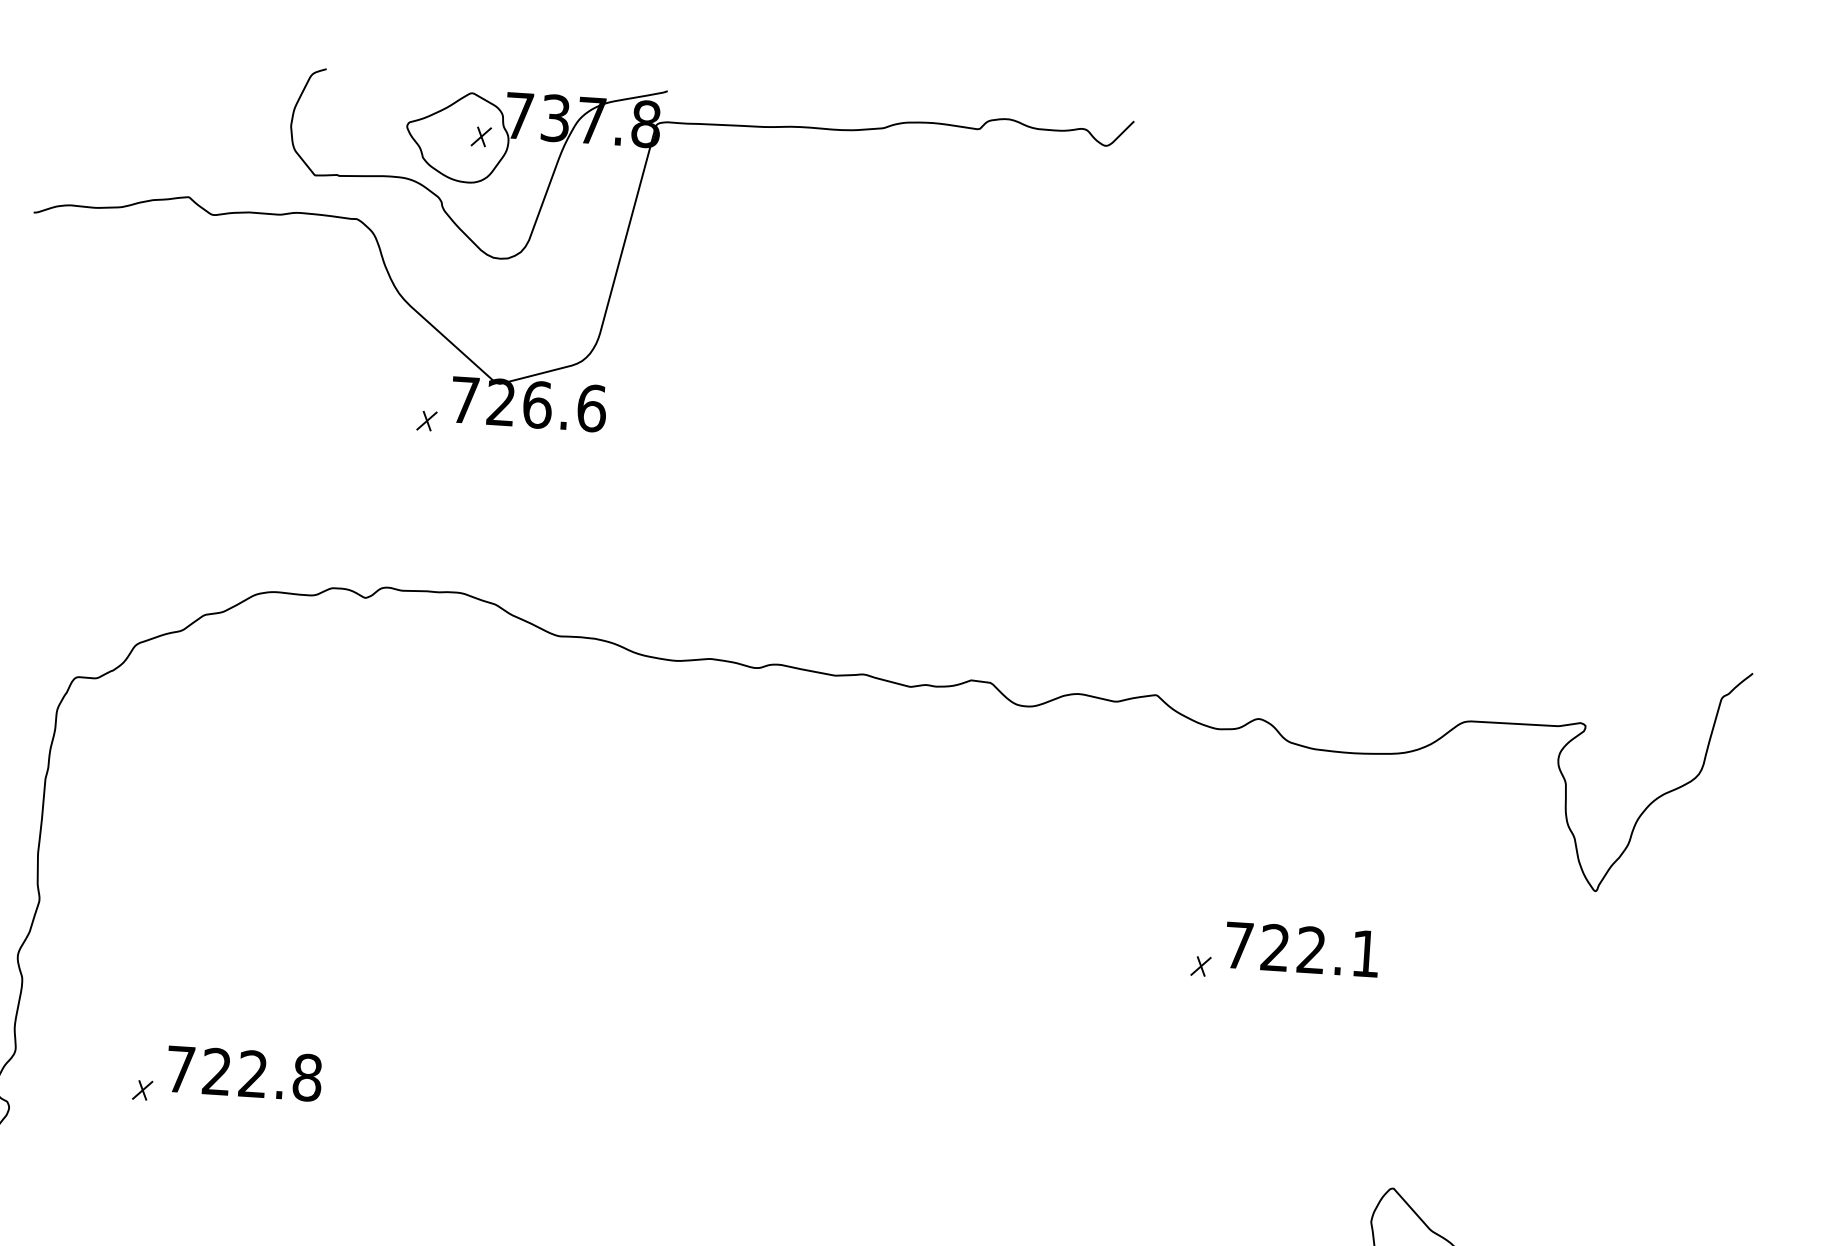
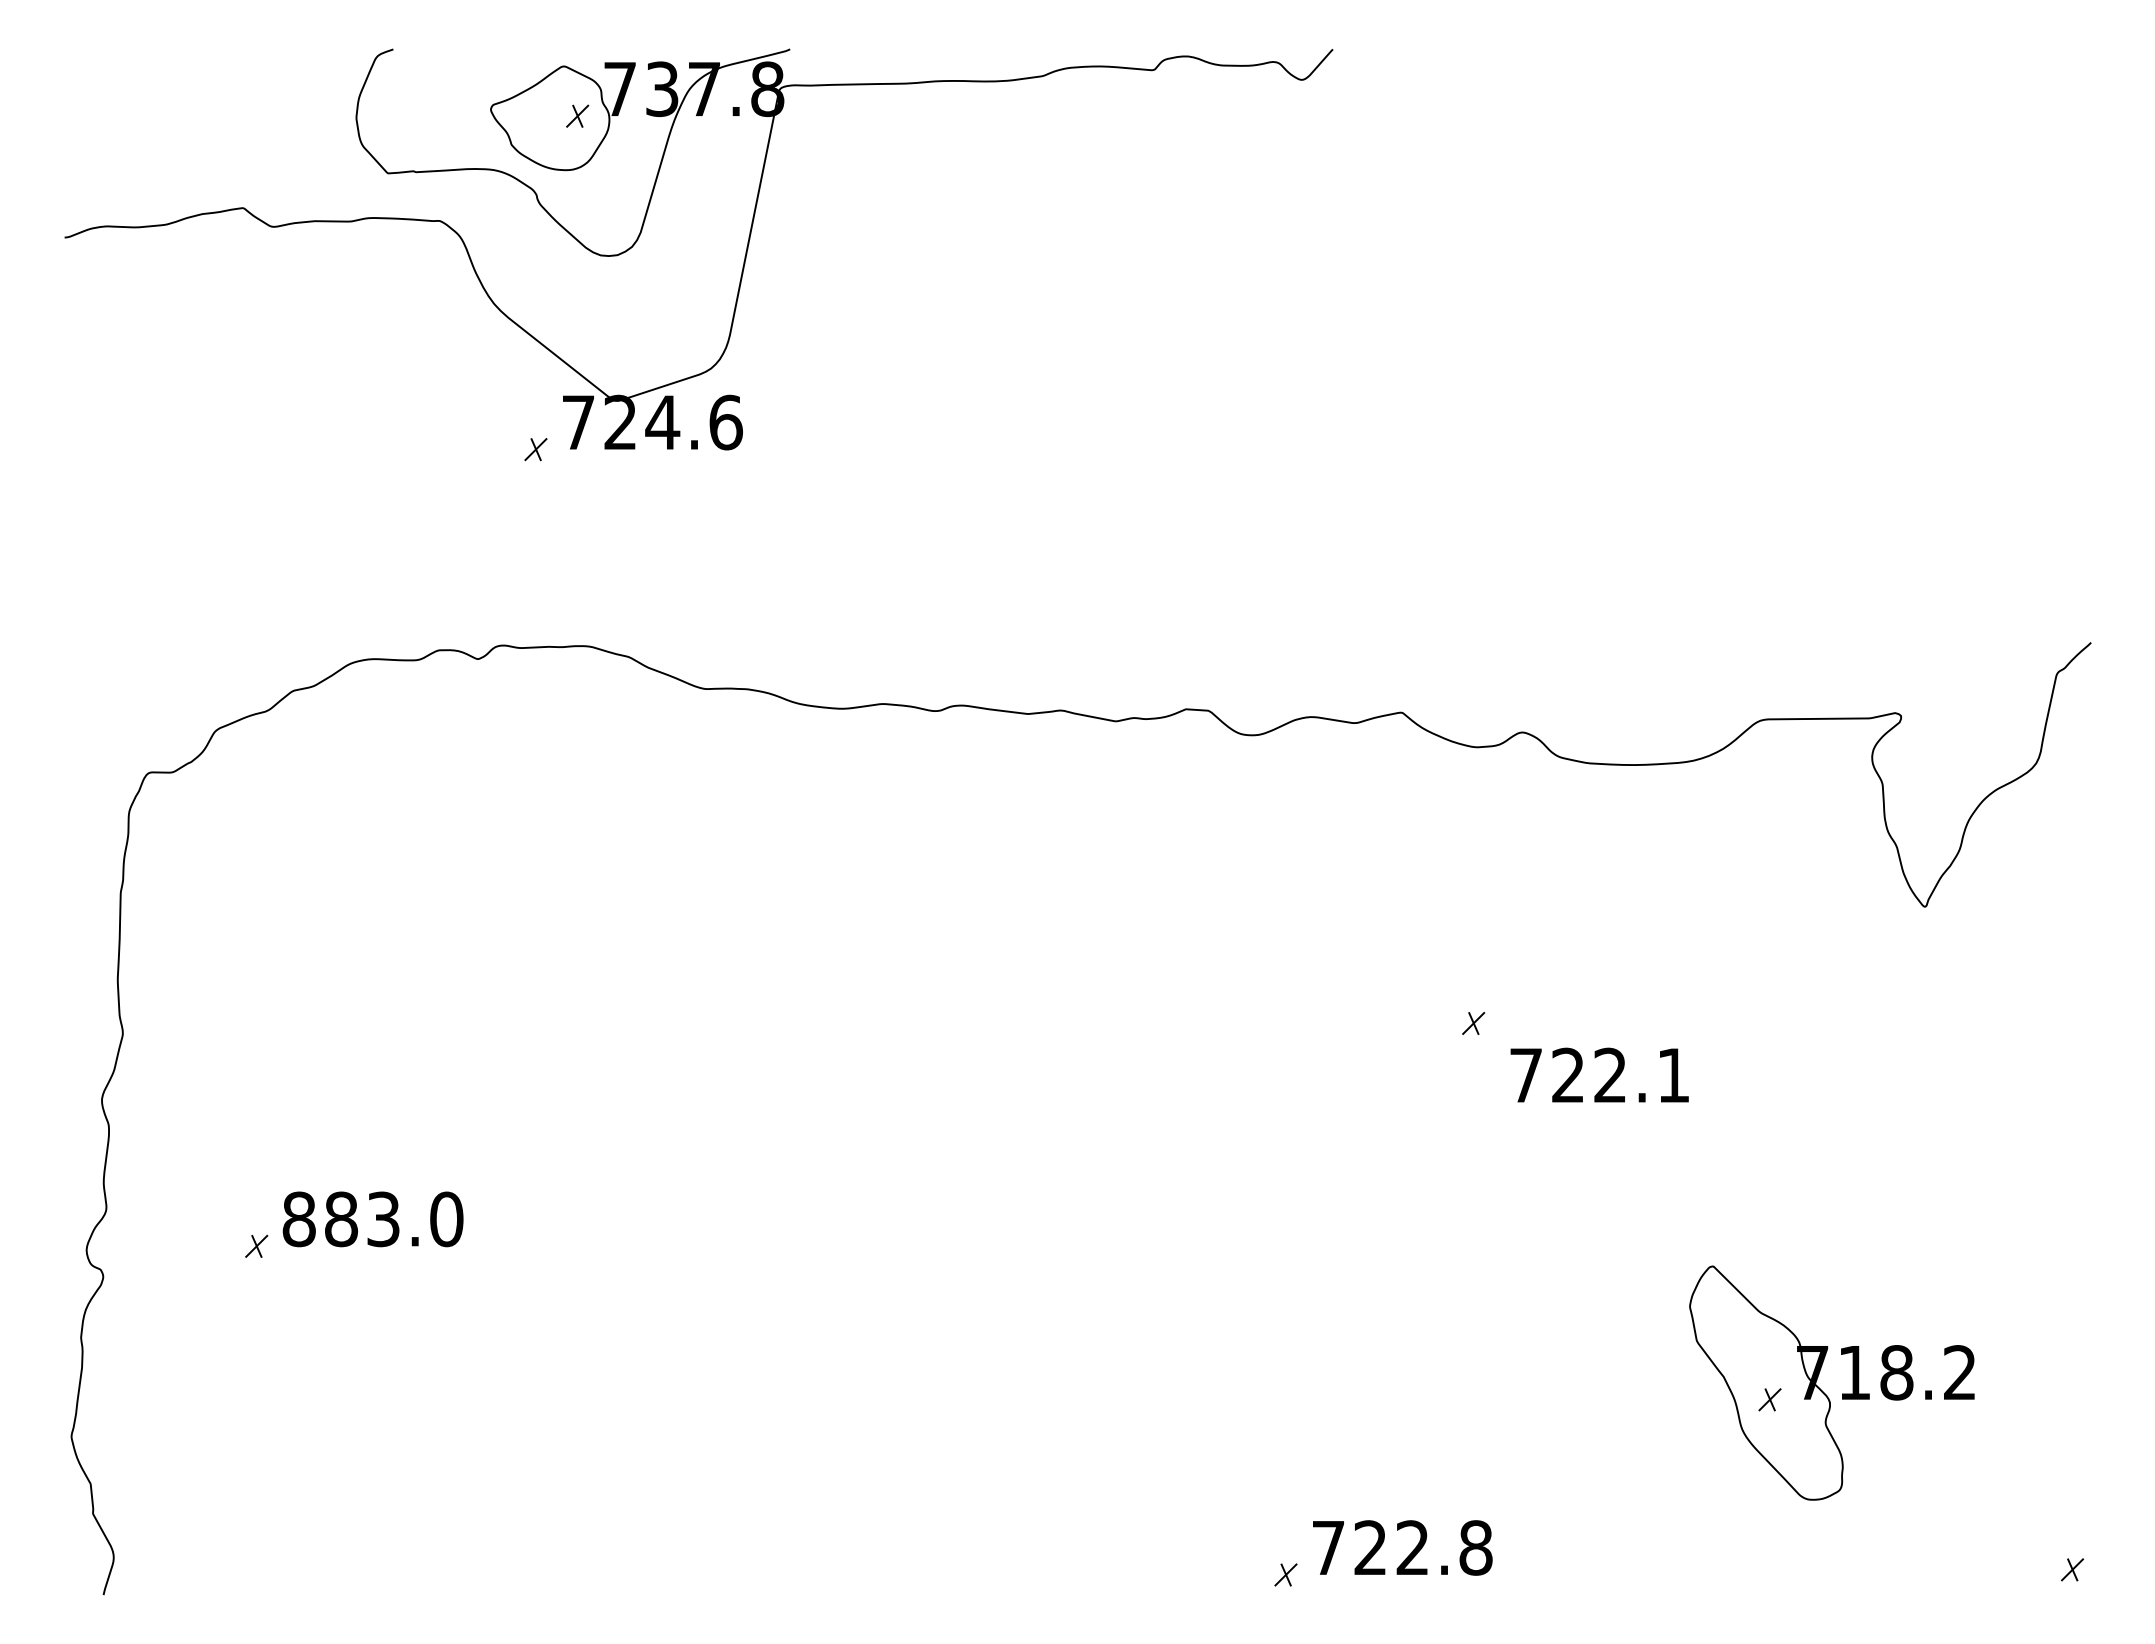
text: (537, 404) -> (662, 422), 726.6 -> 724.6
text: (1302, 948) -> (1599, 1074), moved
text: (243, 1073) -> (372, 1219), 722.8 -> 883.0

